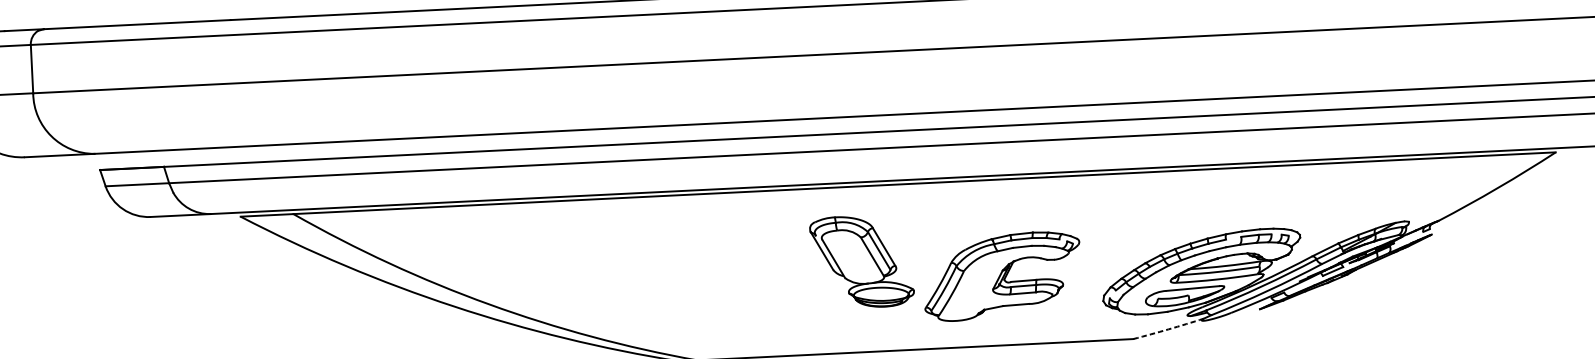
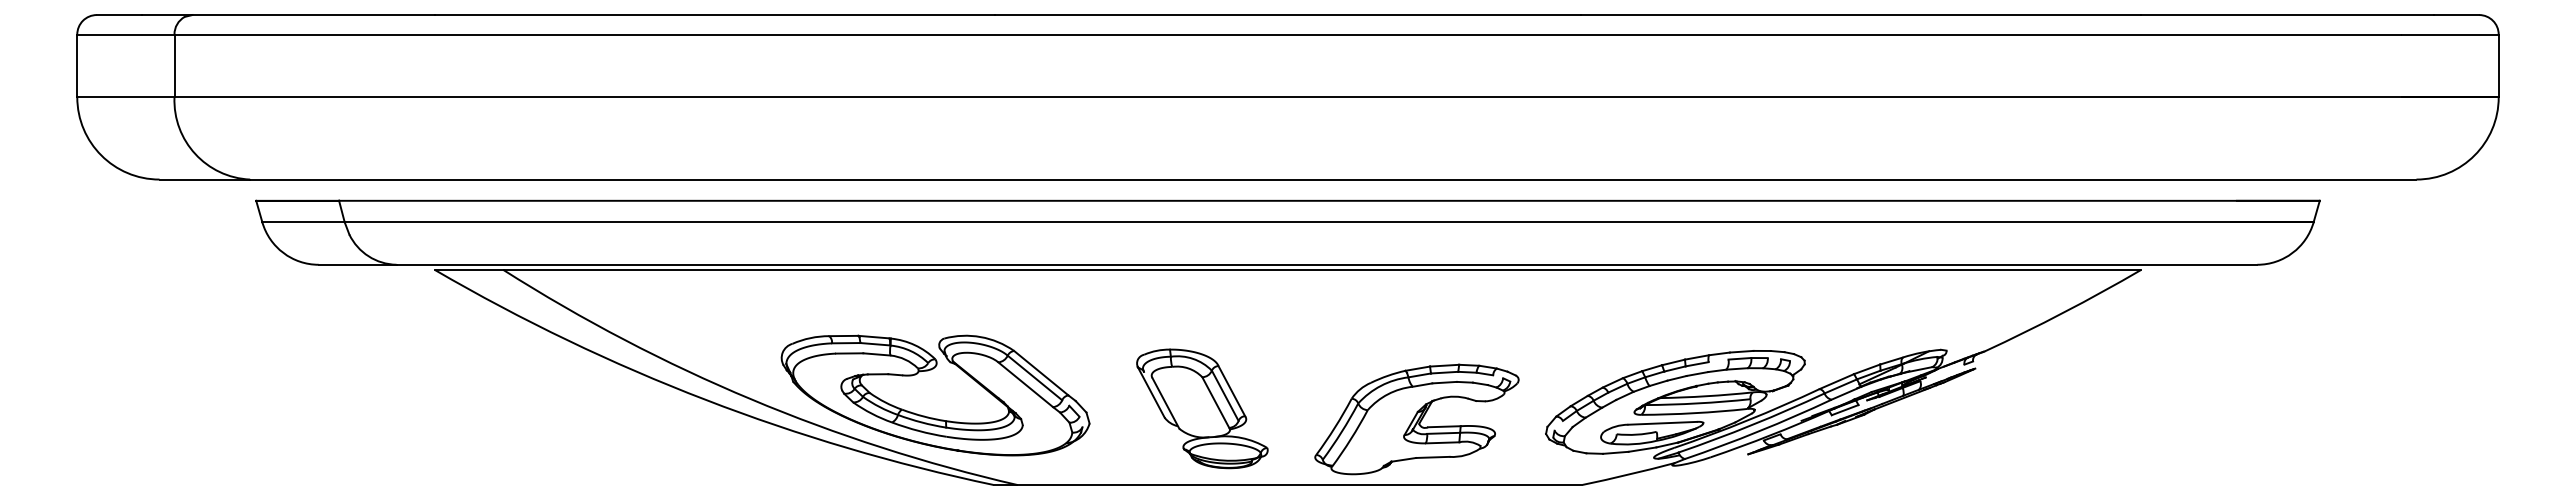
part: (862, 261) -> (1202, 408), moved
part: (1002, 276) -> (1416, 419), moved
part: (630, 311) -> (933, 417), added
arc: (1168, 329) -> (1628, 474), dashed -> solid

